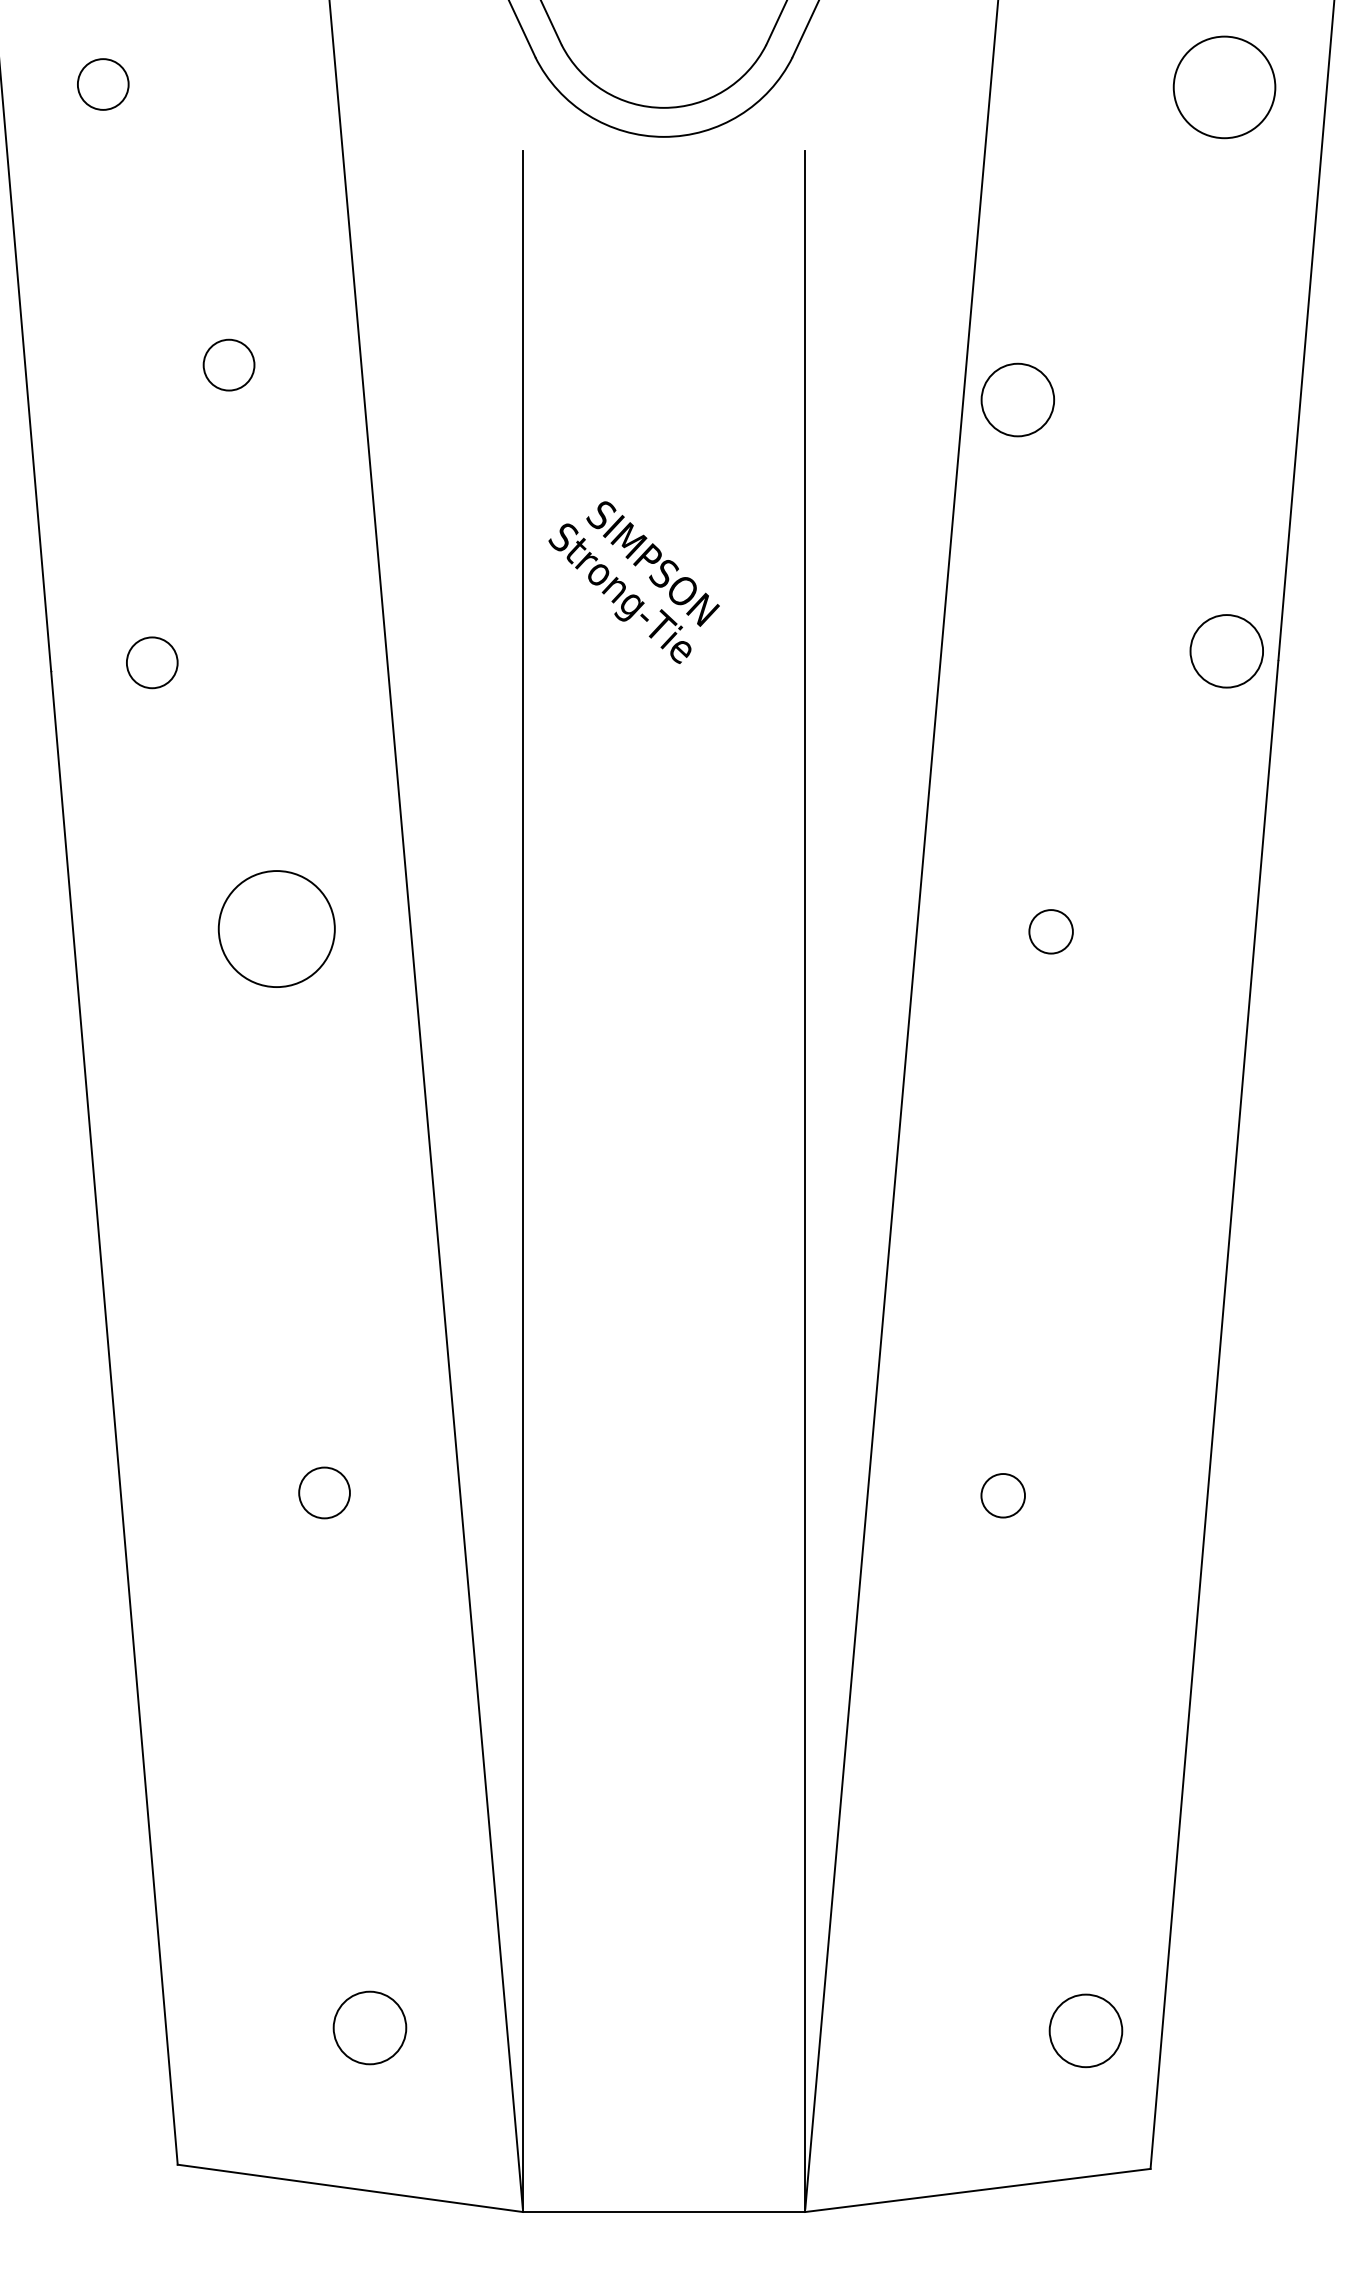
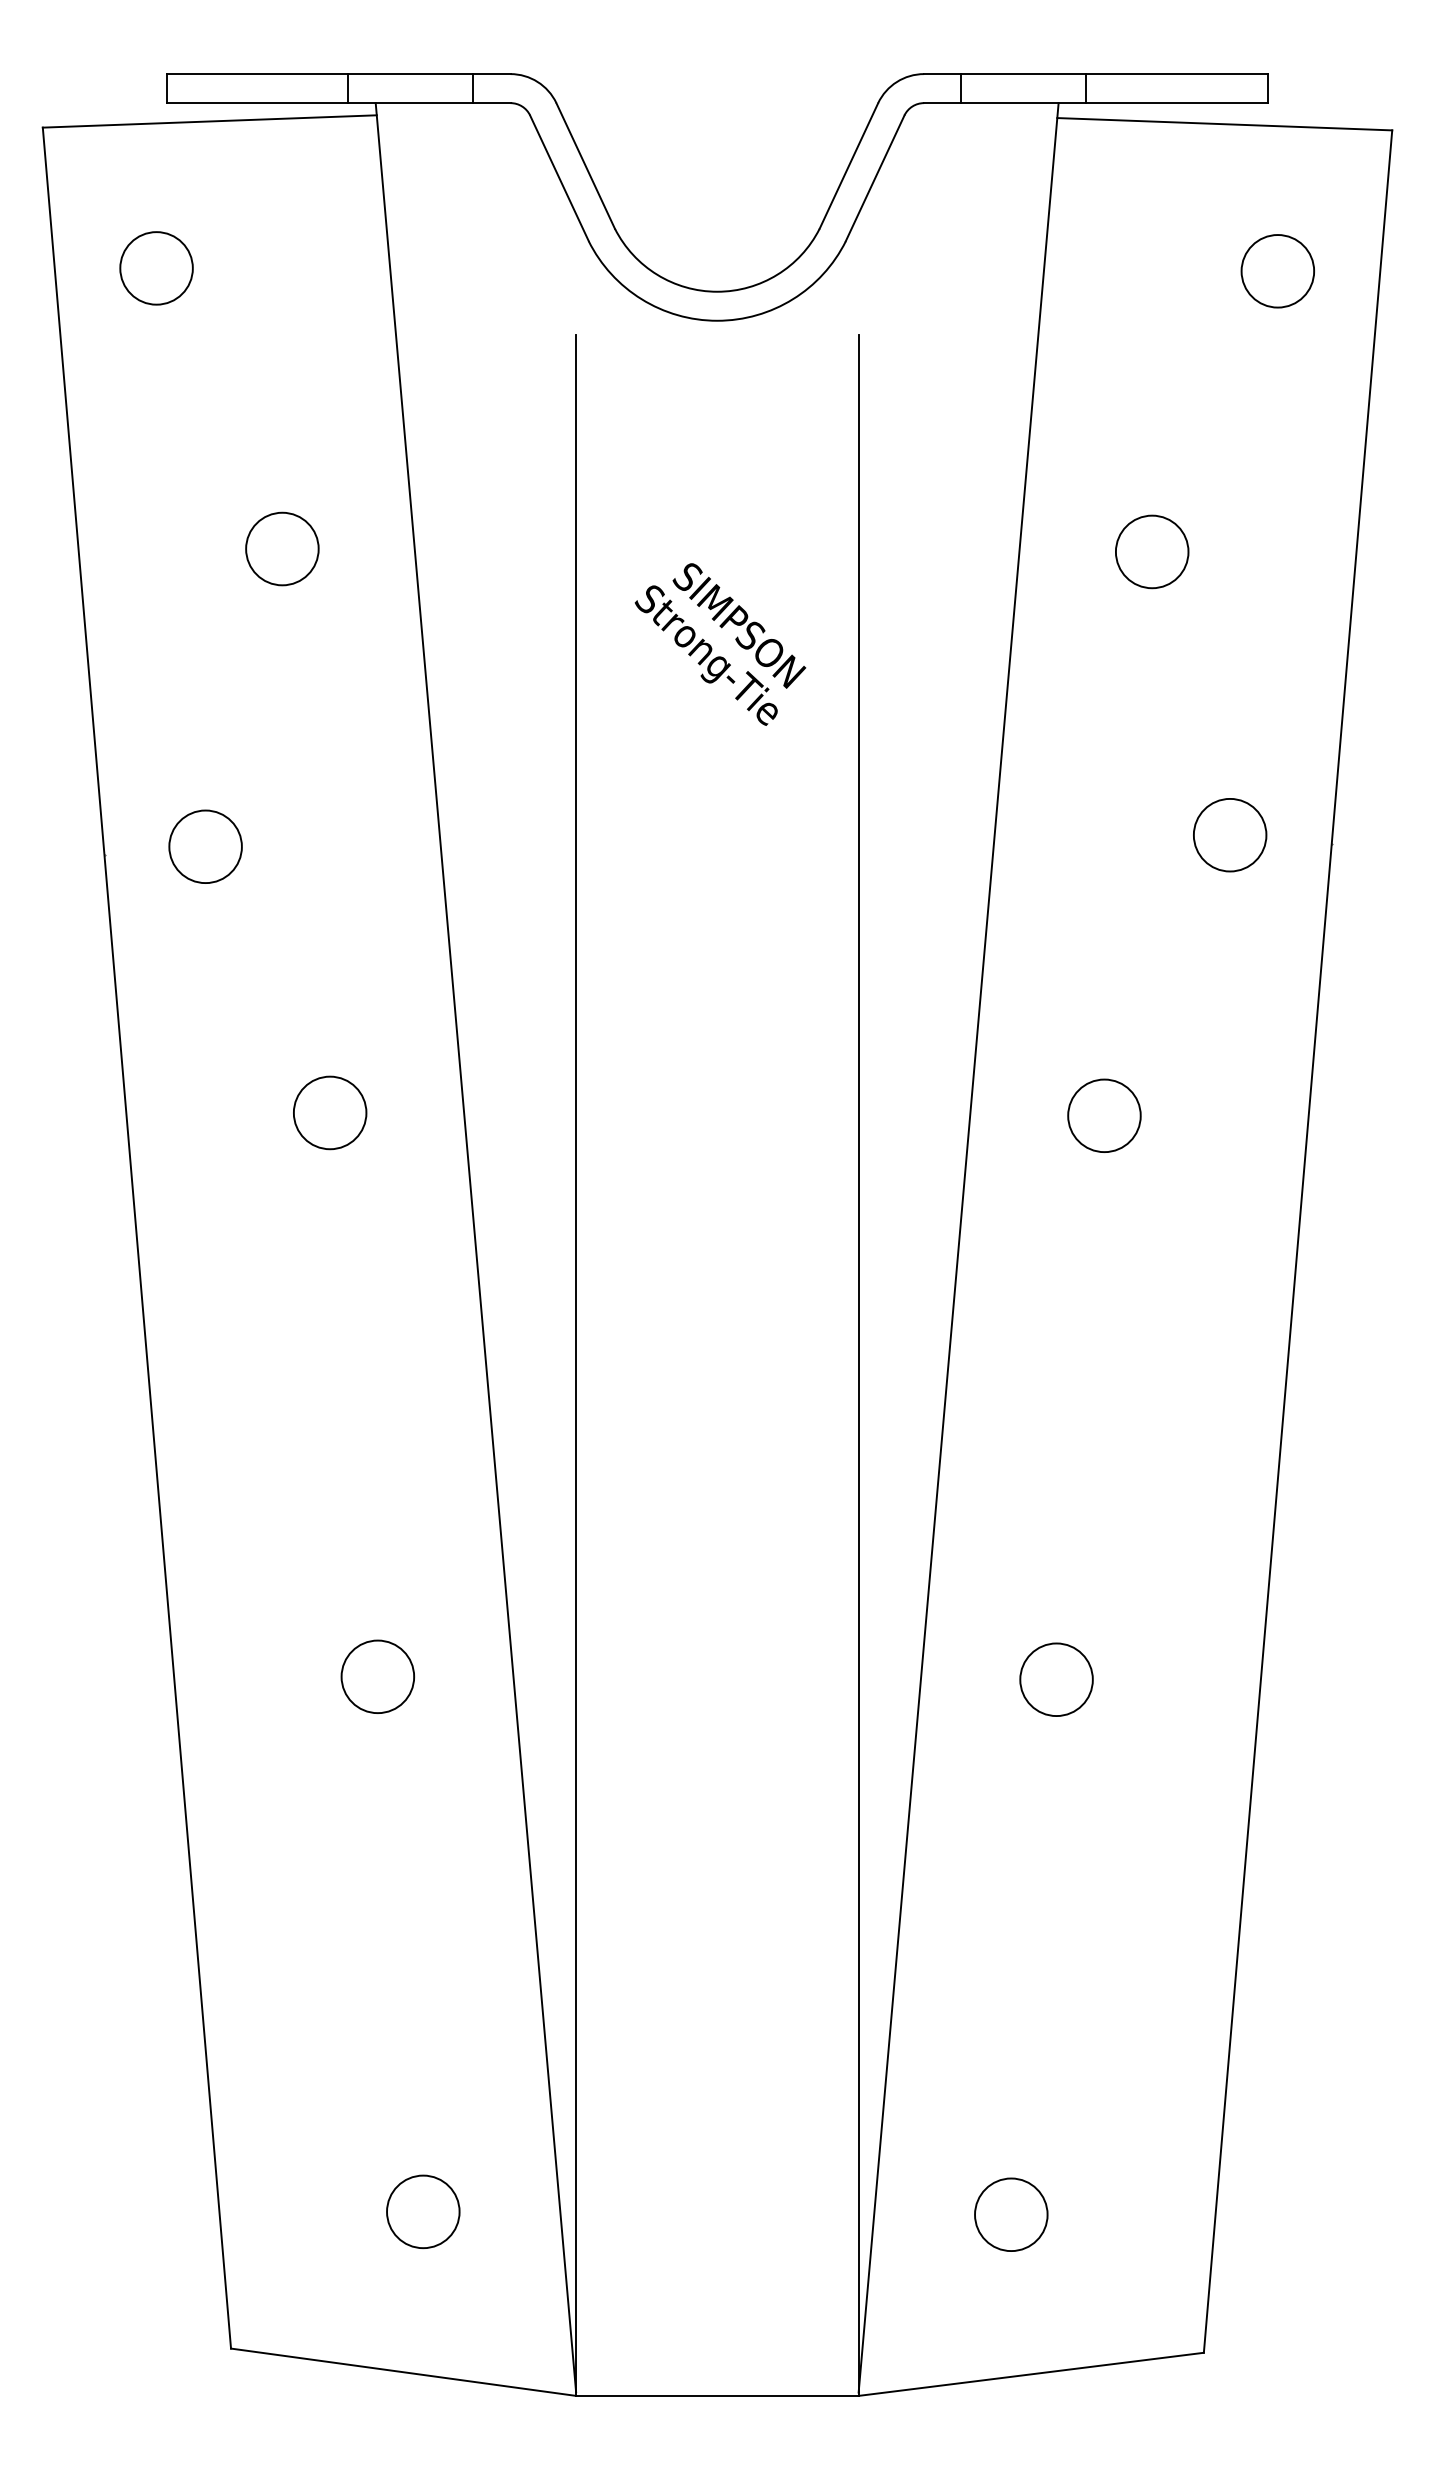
circle: (103, 84) -> (156, 268), size x1.43
circle: (1224, 87) -> (1277, 271), size x0.71
circle: (229, 364) -> (282, 548), size x1.43
circle: (1018, 399) -> (1152, 551), moved
text: (634, 582) -> (720, 644), moved
circle: (1227, 651) -> (1230, 835), moved
circle: (152, 662) -> (205, 846), size x1.43
circle: (276, 928) -> (329, 1112), size x0.62
circle: (1051, 931) -> (1104, 1115), size x1.67
circle: (324, 1492) -> (377, 1676), size x1.43
circle: (1003, 1495) -> (1056, 1679), size x1.67
circle: (1086, 2030) -> (1011, 2214), moved

